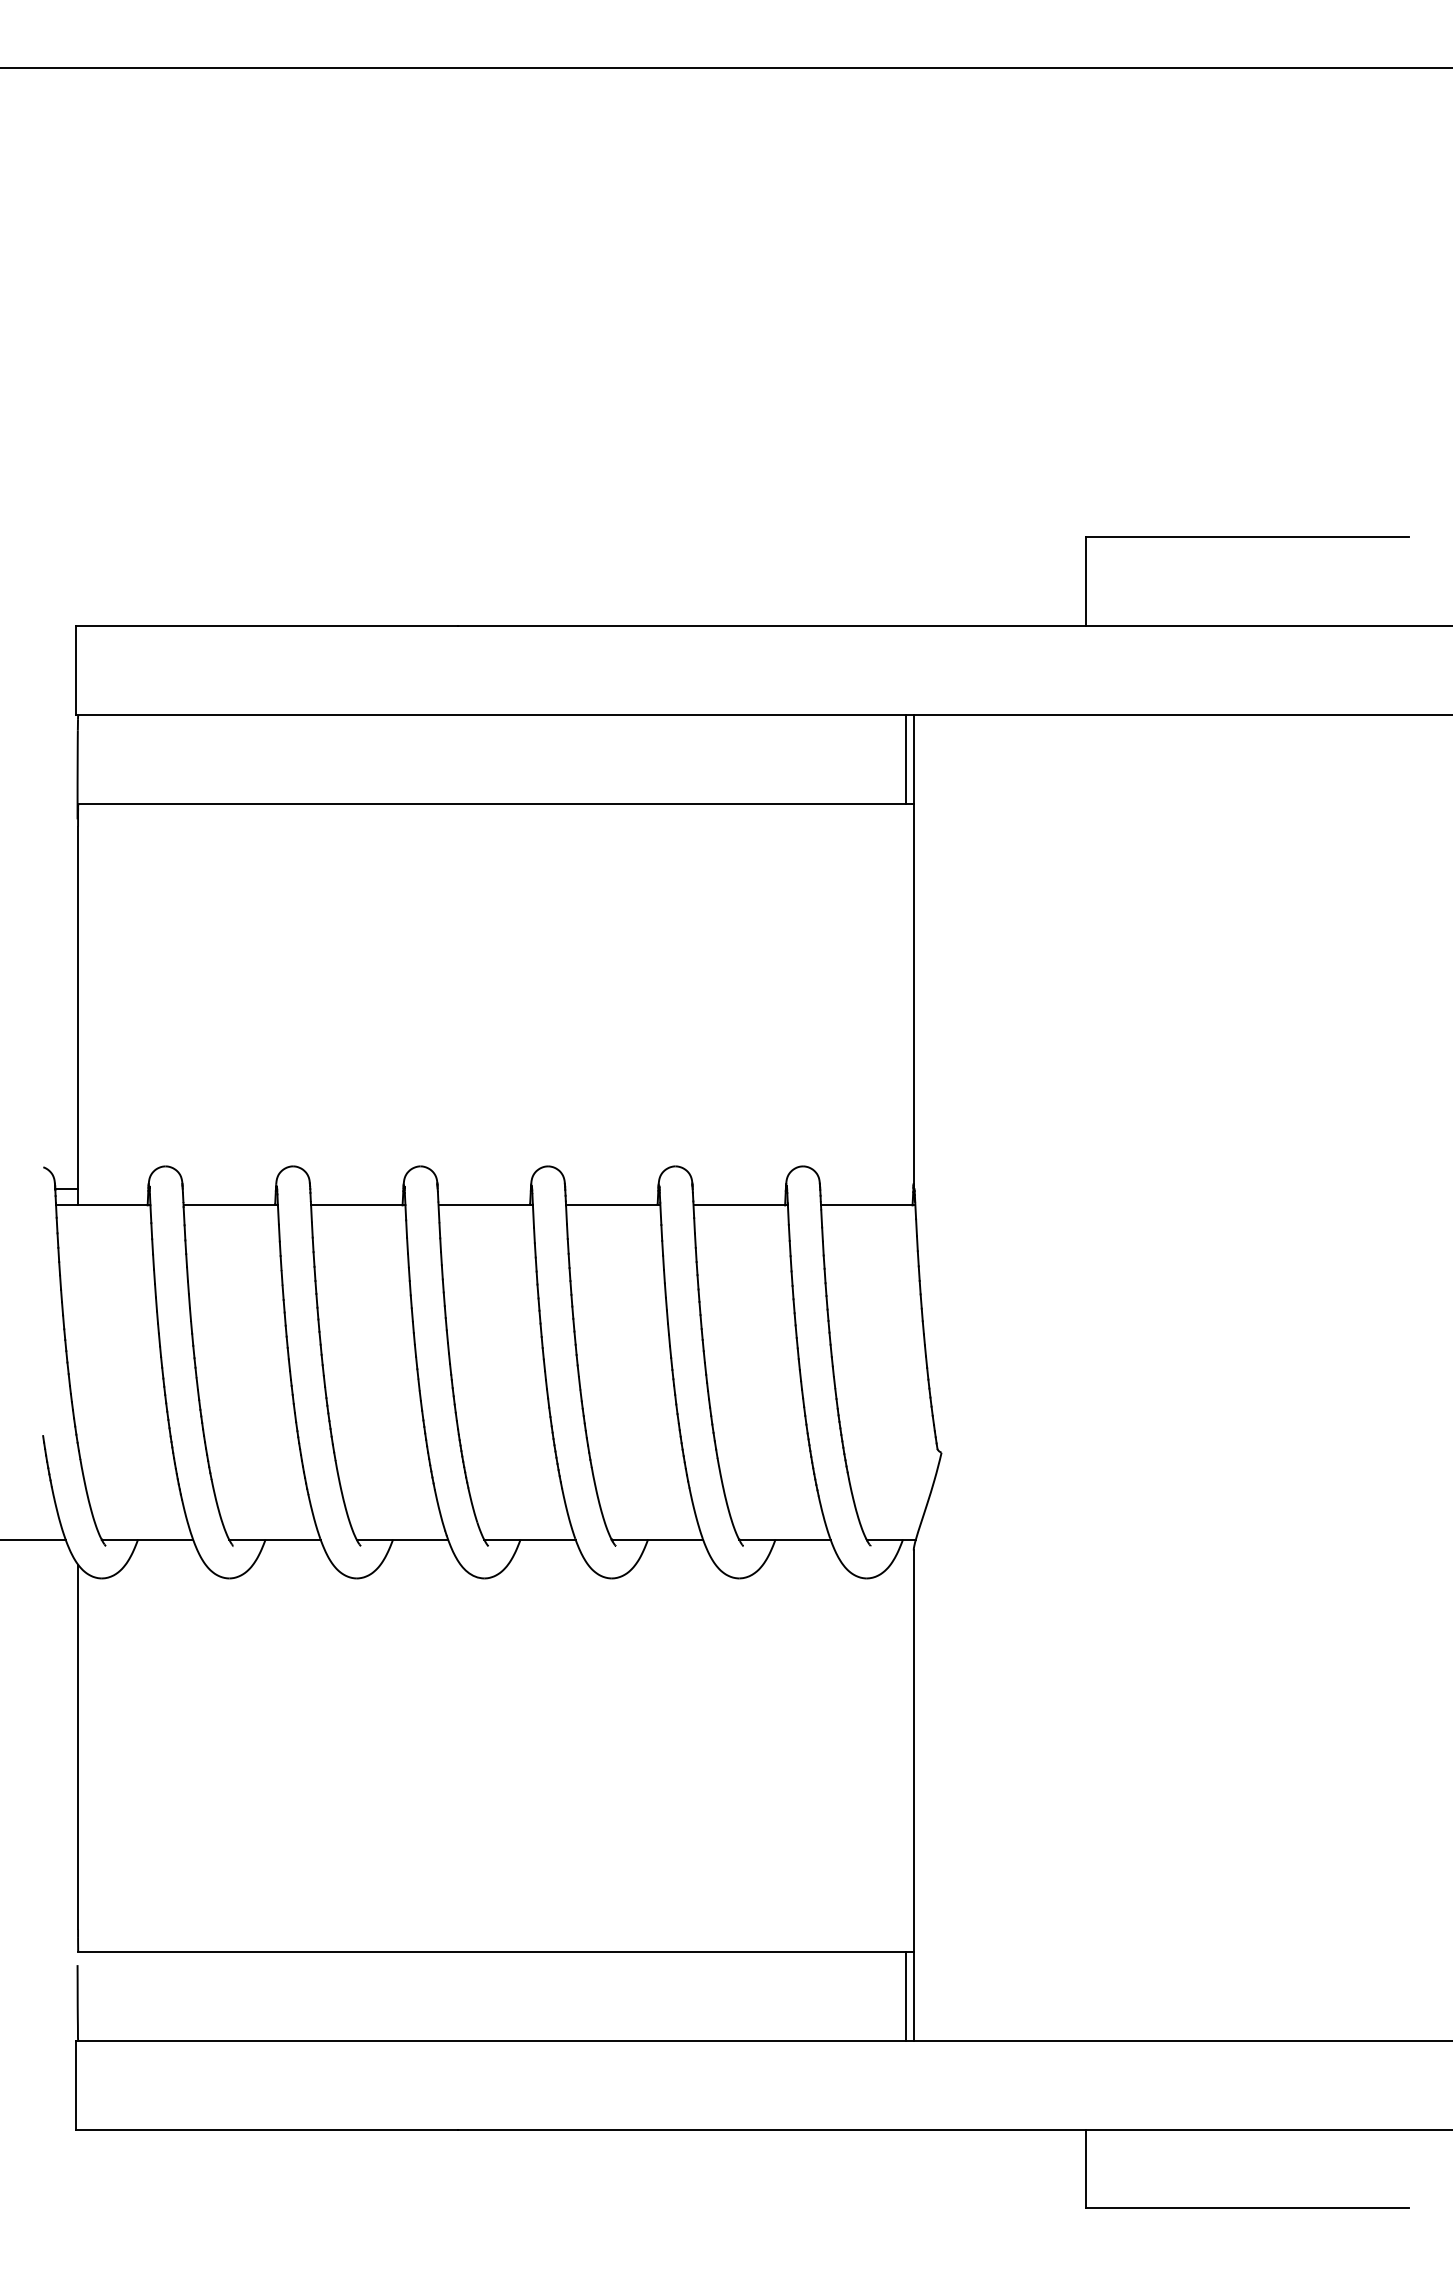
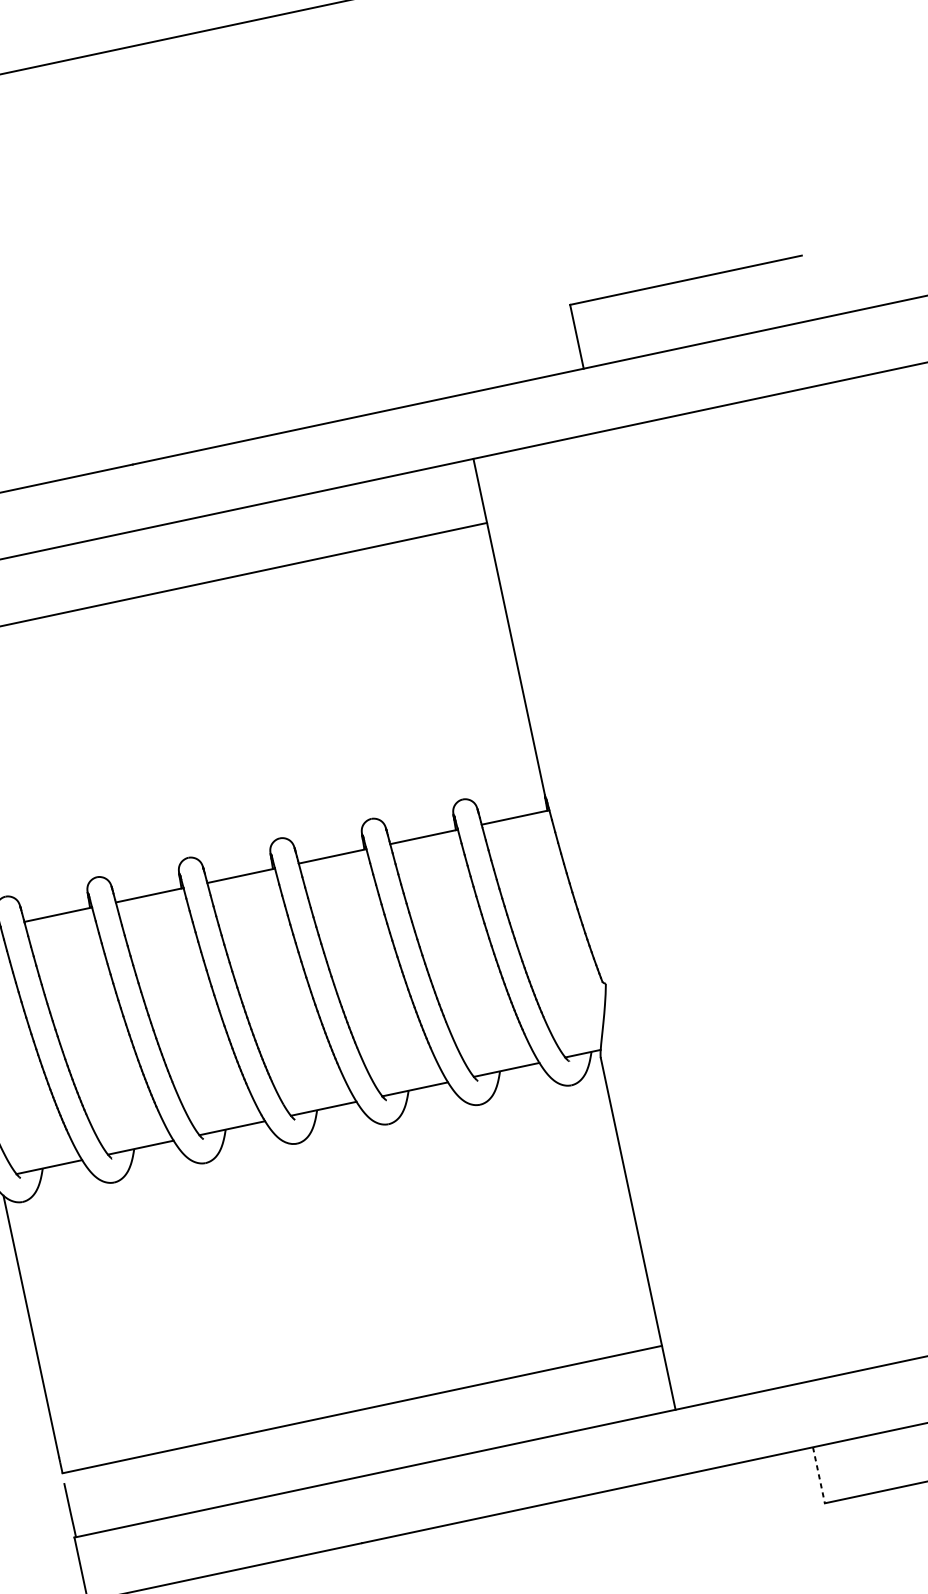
line: (905, 759) -> (474, 491), removed
line: (905, 1995) -> (662, 1378), removed
line: (1086, 2169) -> (819, 1475), solid -> dashed

